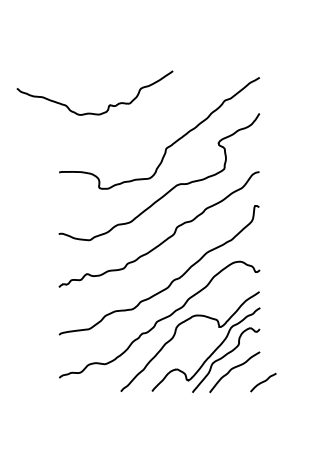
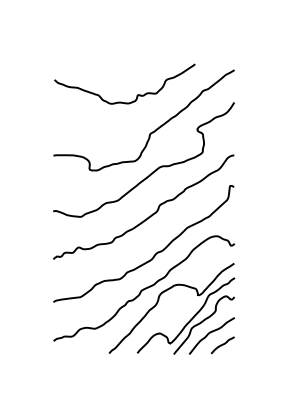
curve: (107, 105) -> (136, 95), moved
curve: (263, 381) -> (222, 344), moved

